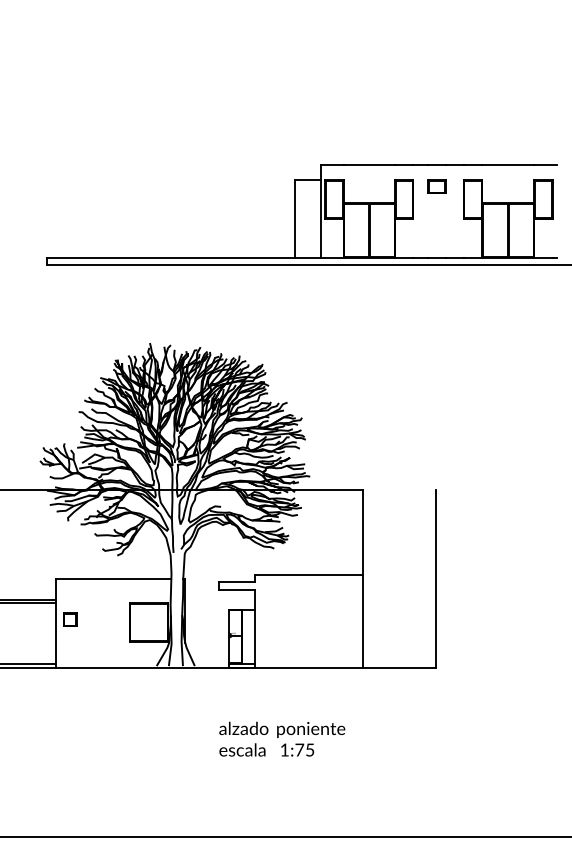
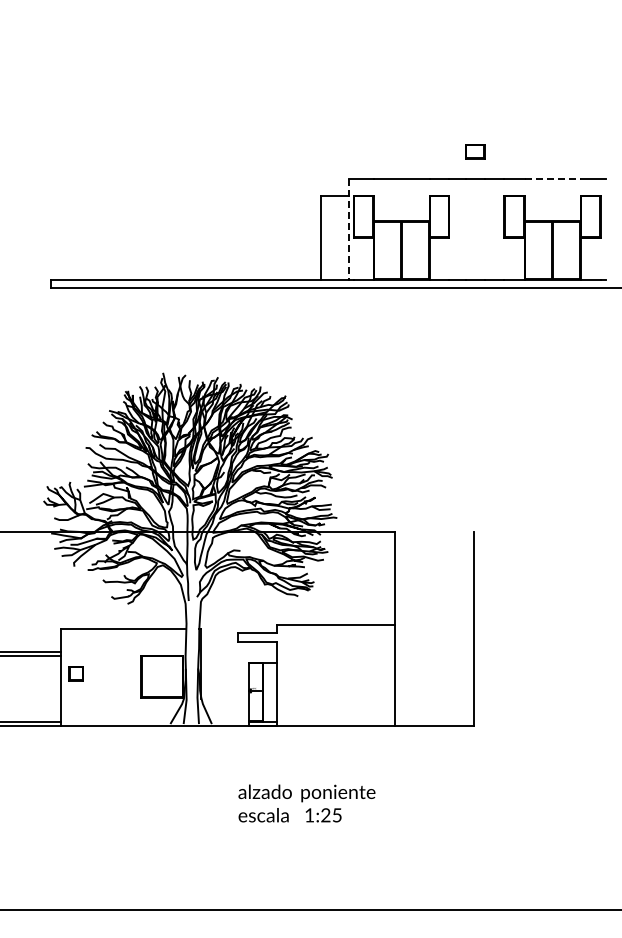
line: (509, 165) -> (553, 179), solid -> dashed
part: (437, 186) -> (475, 151), moved
line: (320, 212) -> (348, 230), solid -> dashed
text: (299, 750) -> (325, 815), 1:75 -> 1:25

